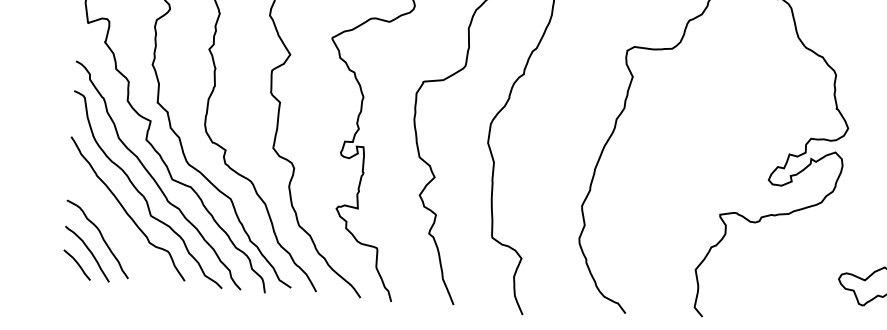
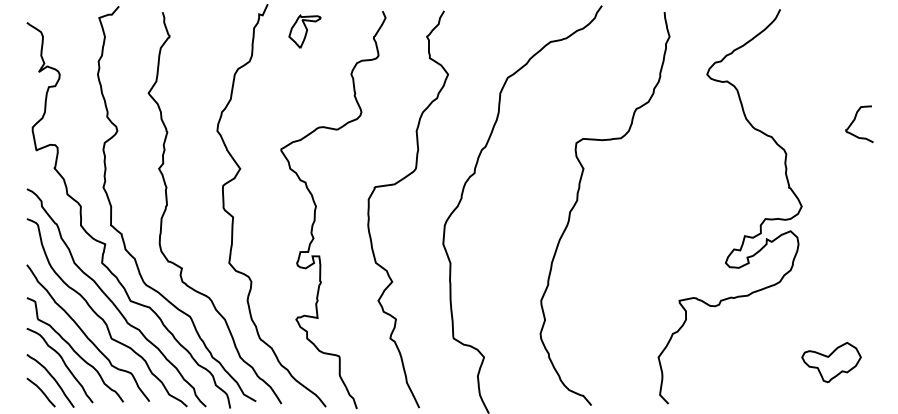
curve: (113, 224) -> (74, 349), added

